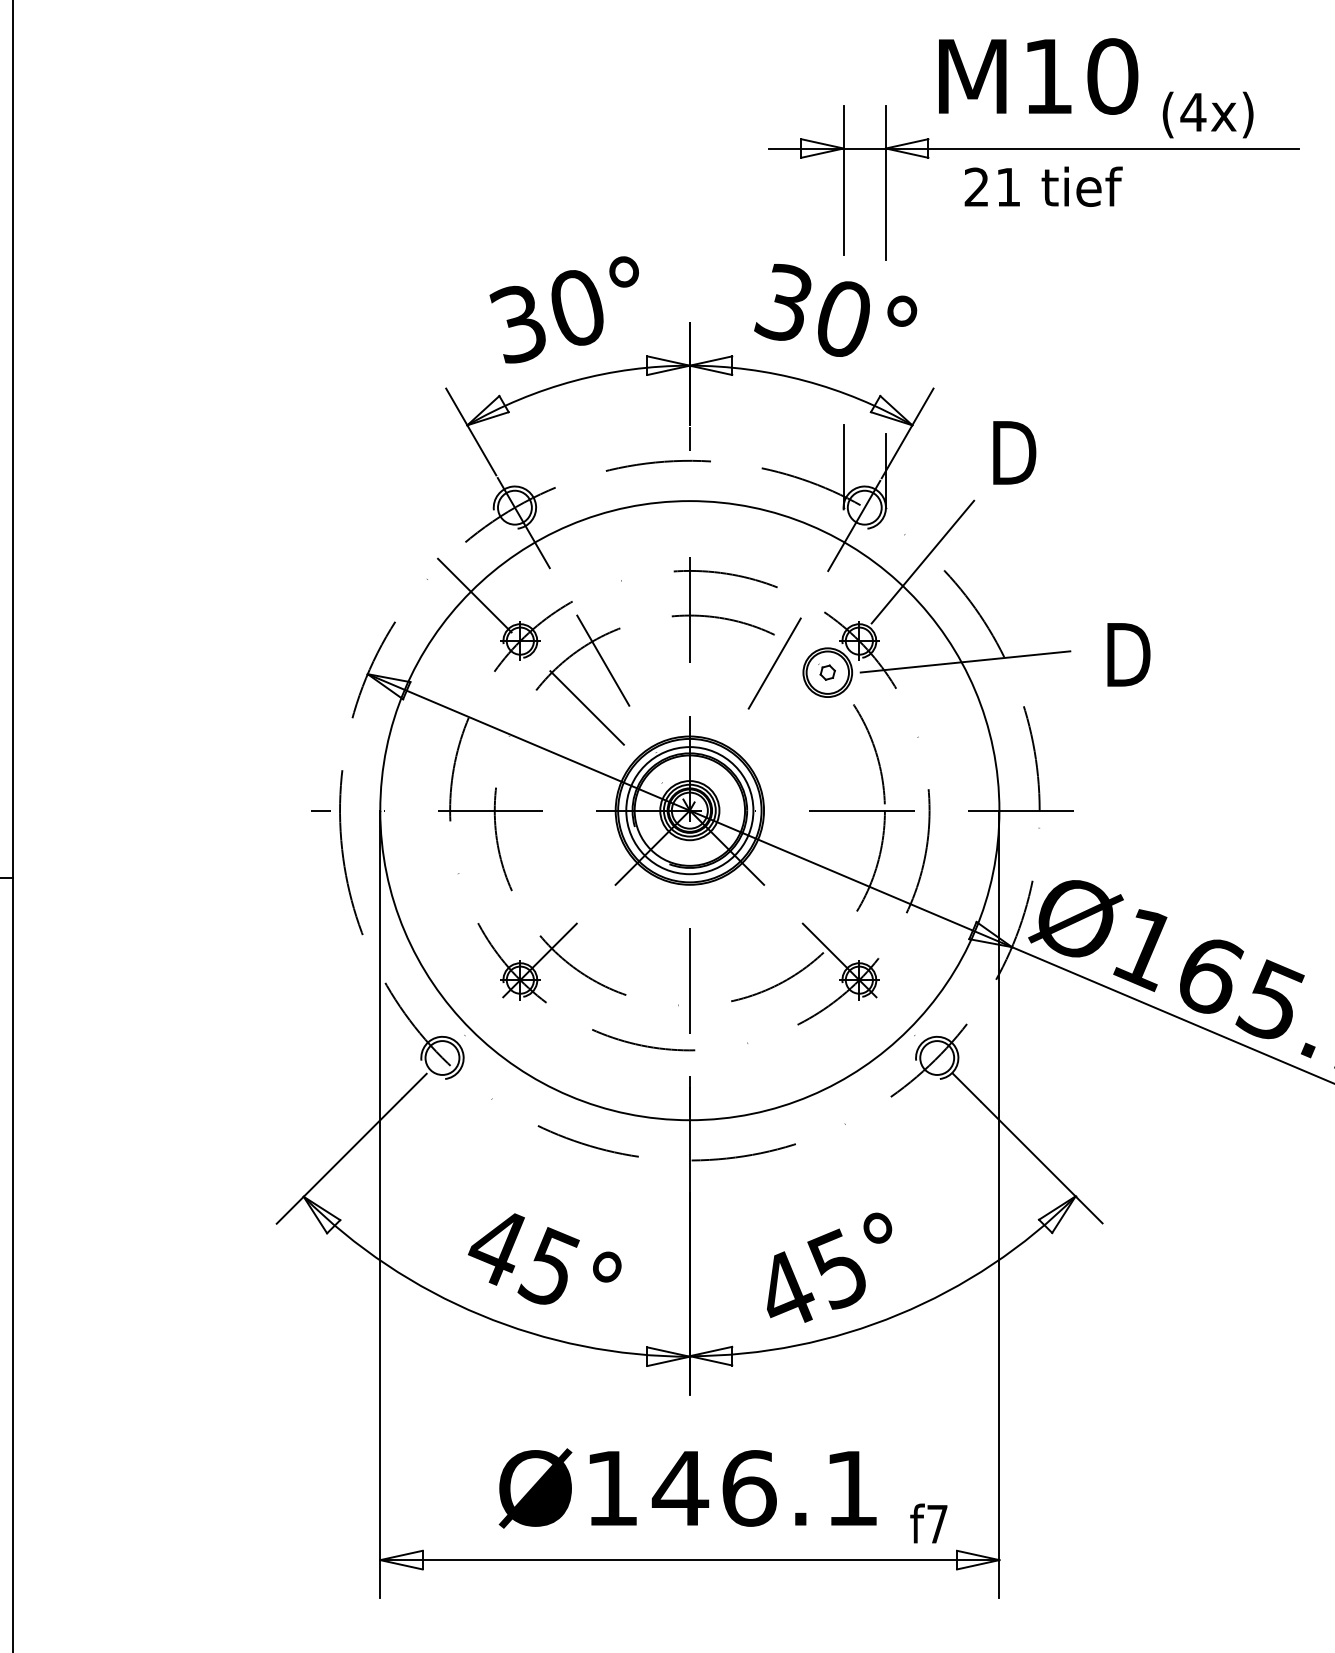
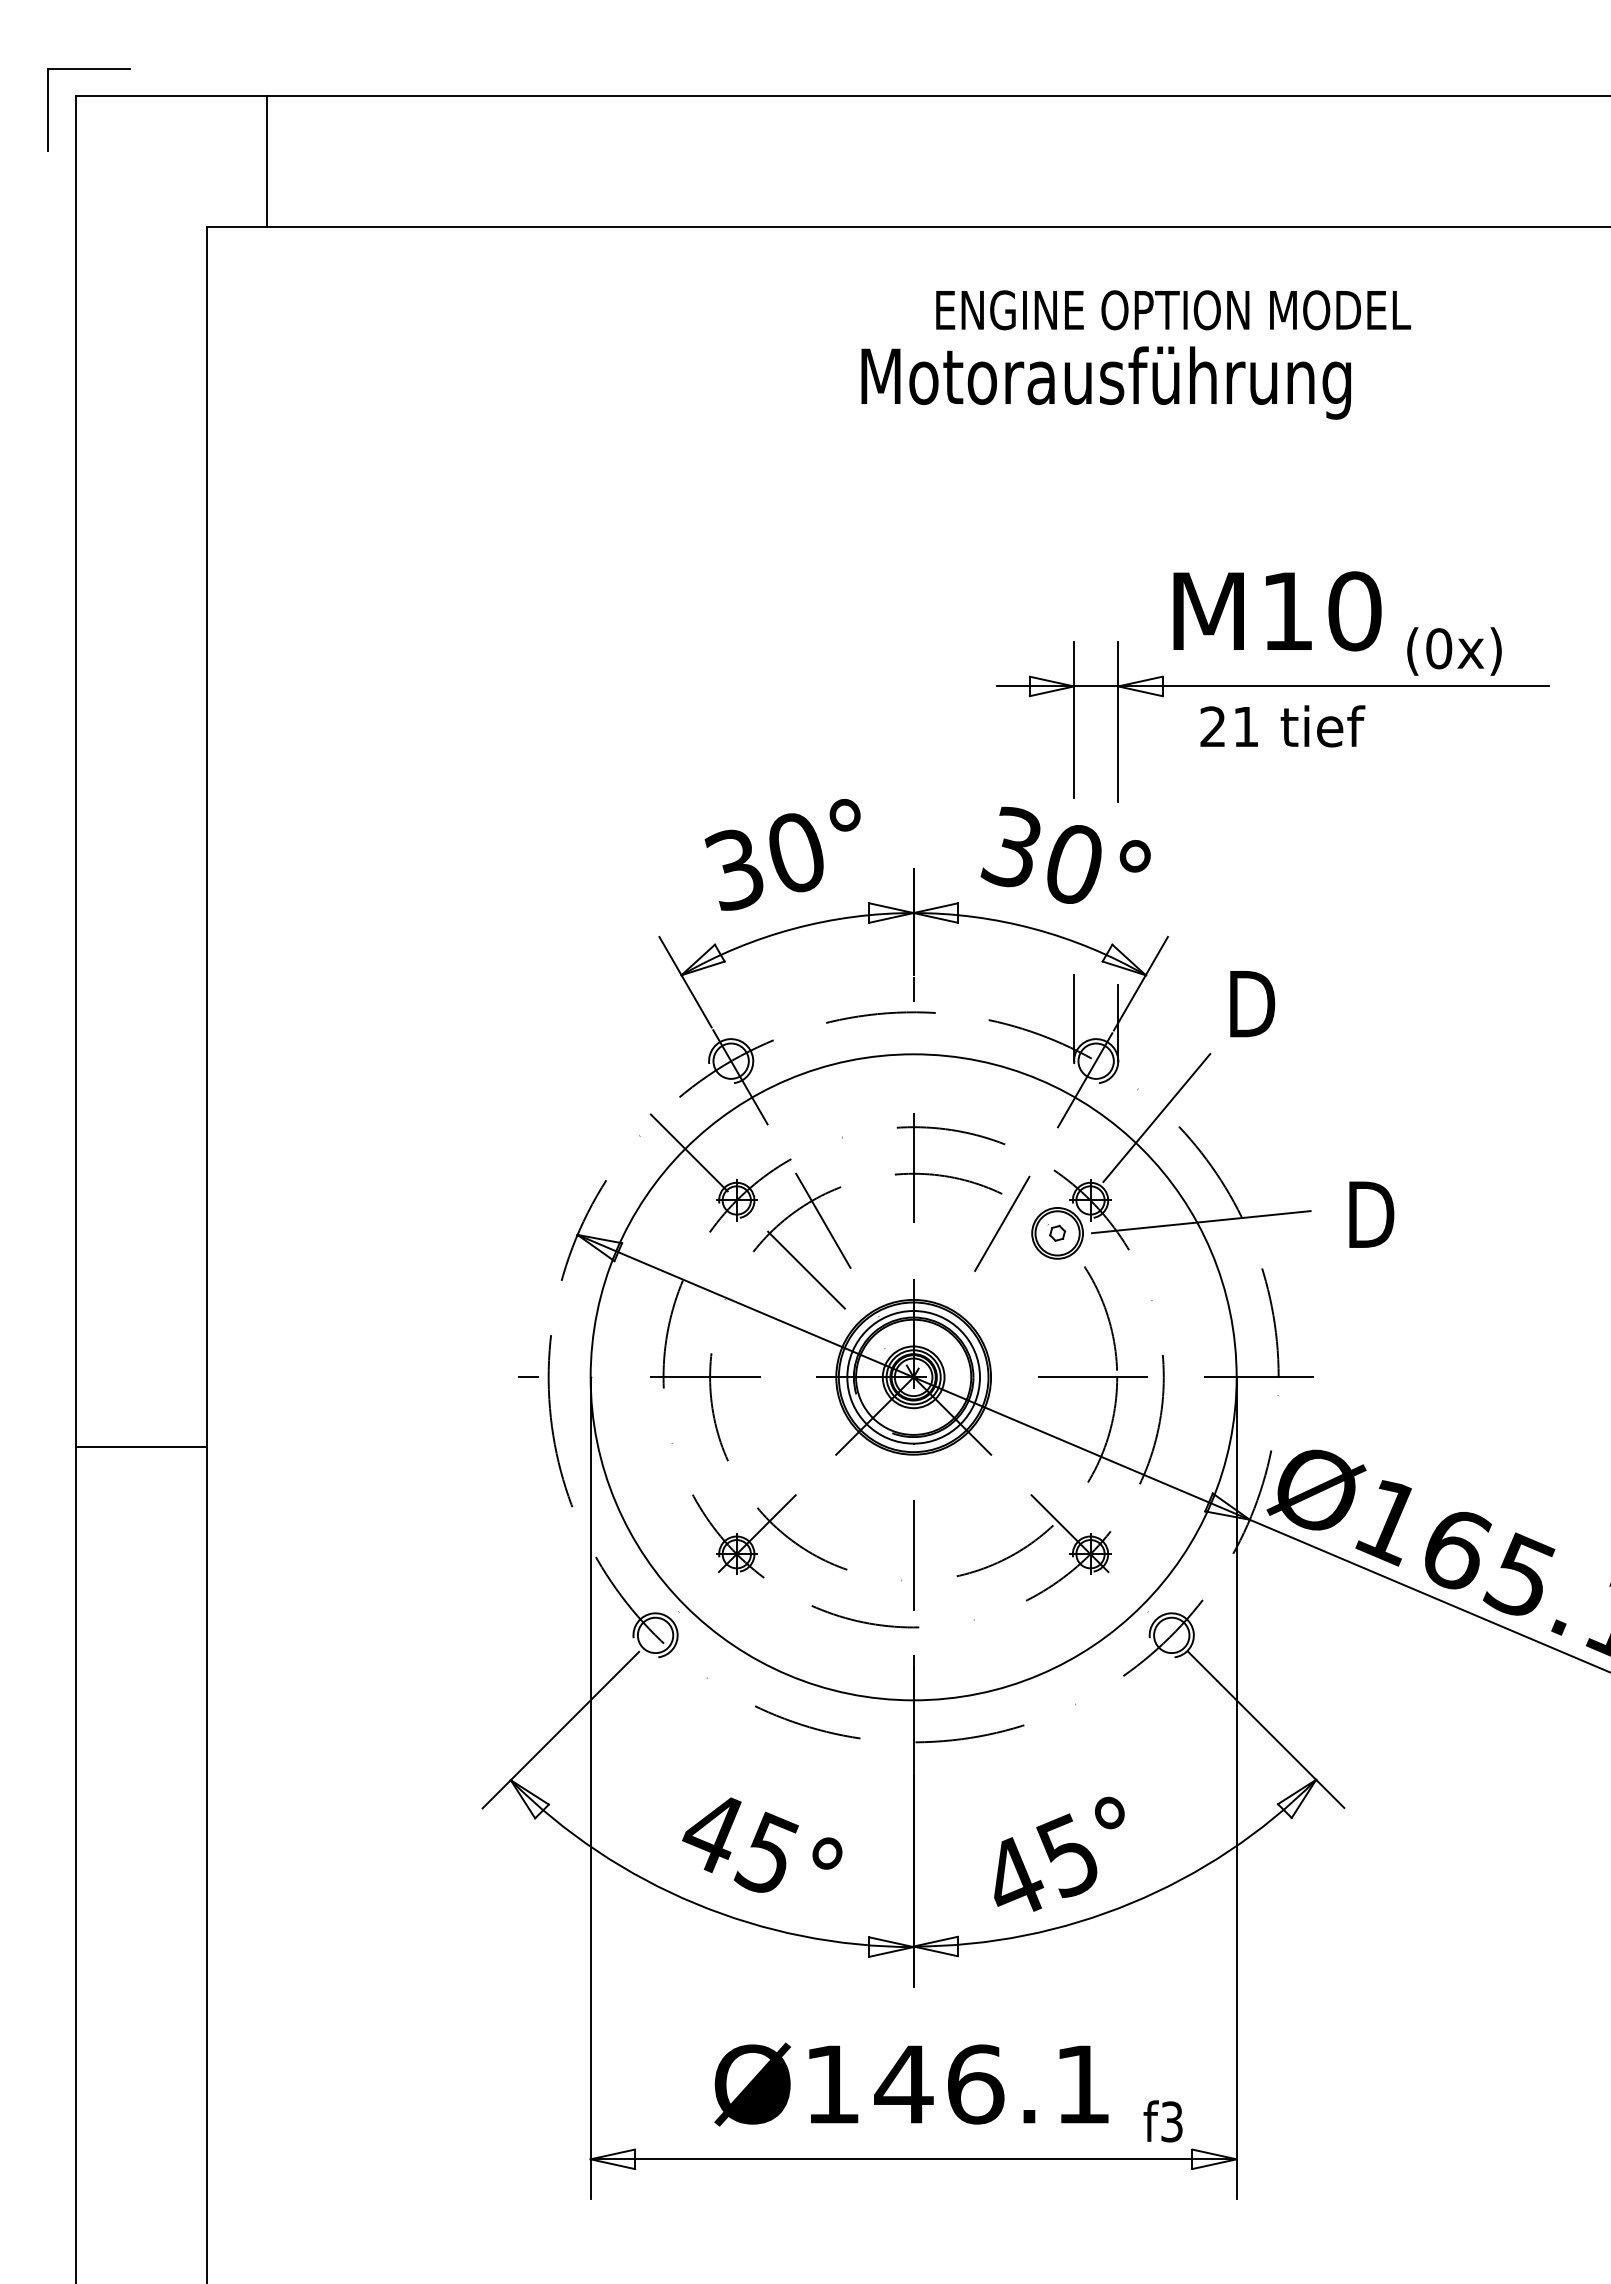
text: (1192, 112) -> (1438, 648), (4x) -> (0x)
text: (936, 1523) -> (1171, 2121), f7 -> f3

